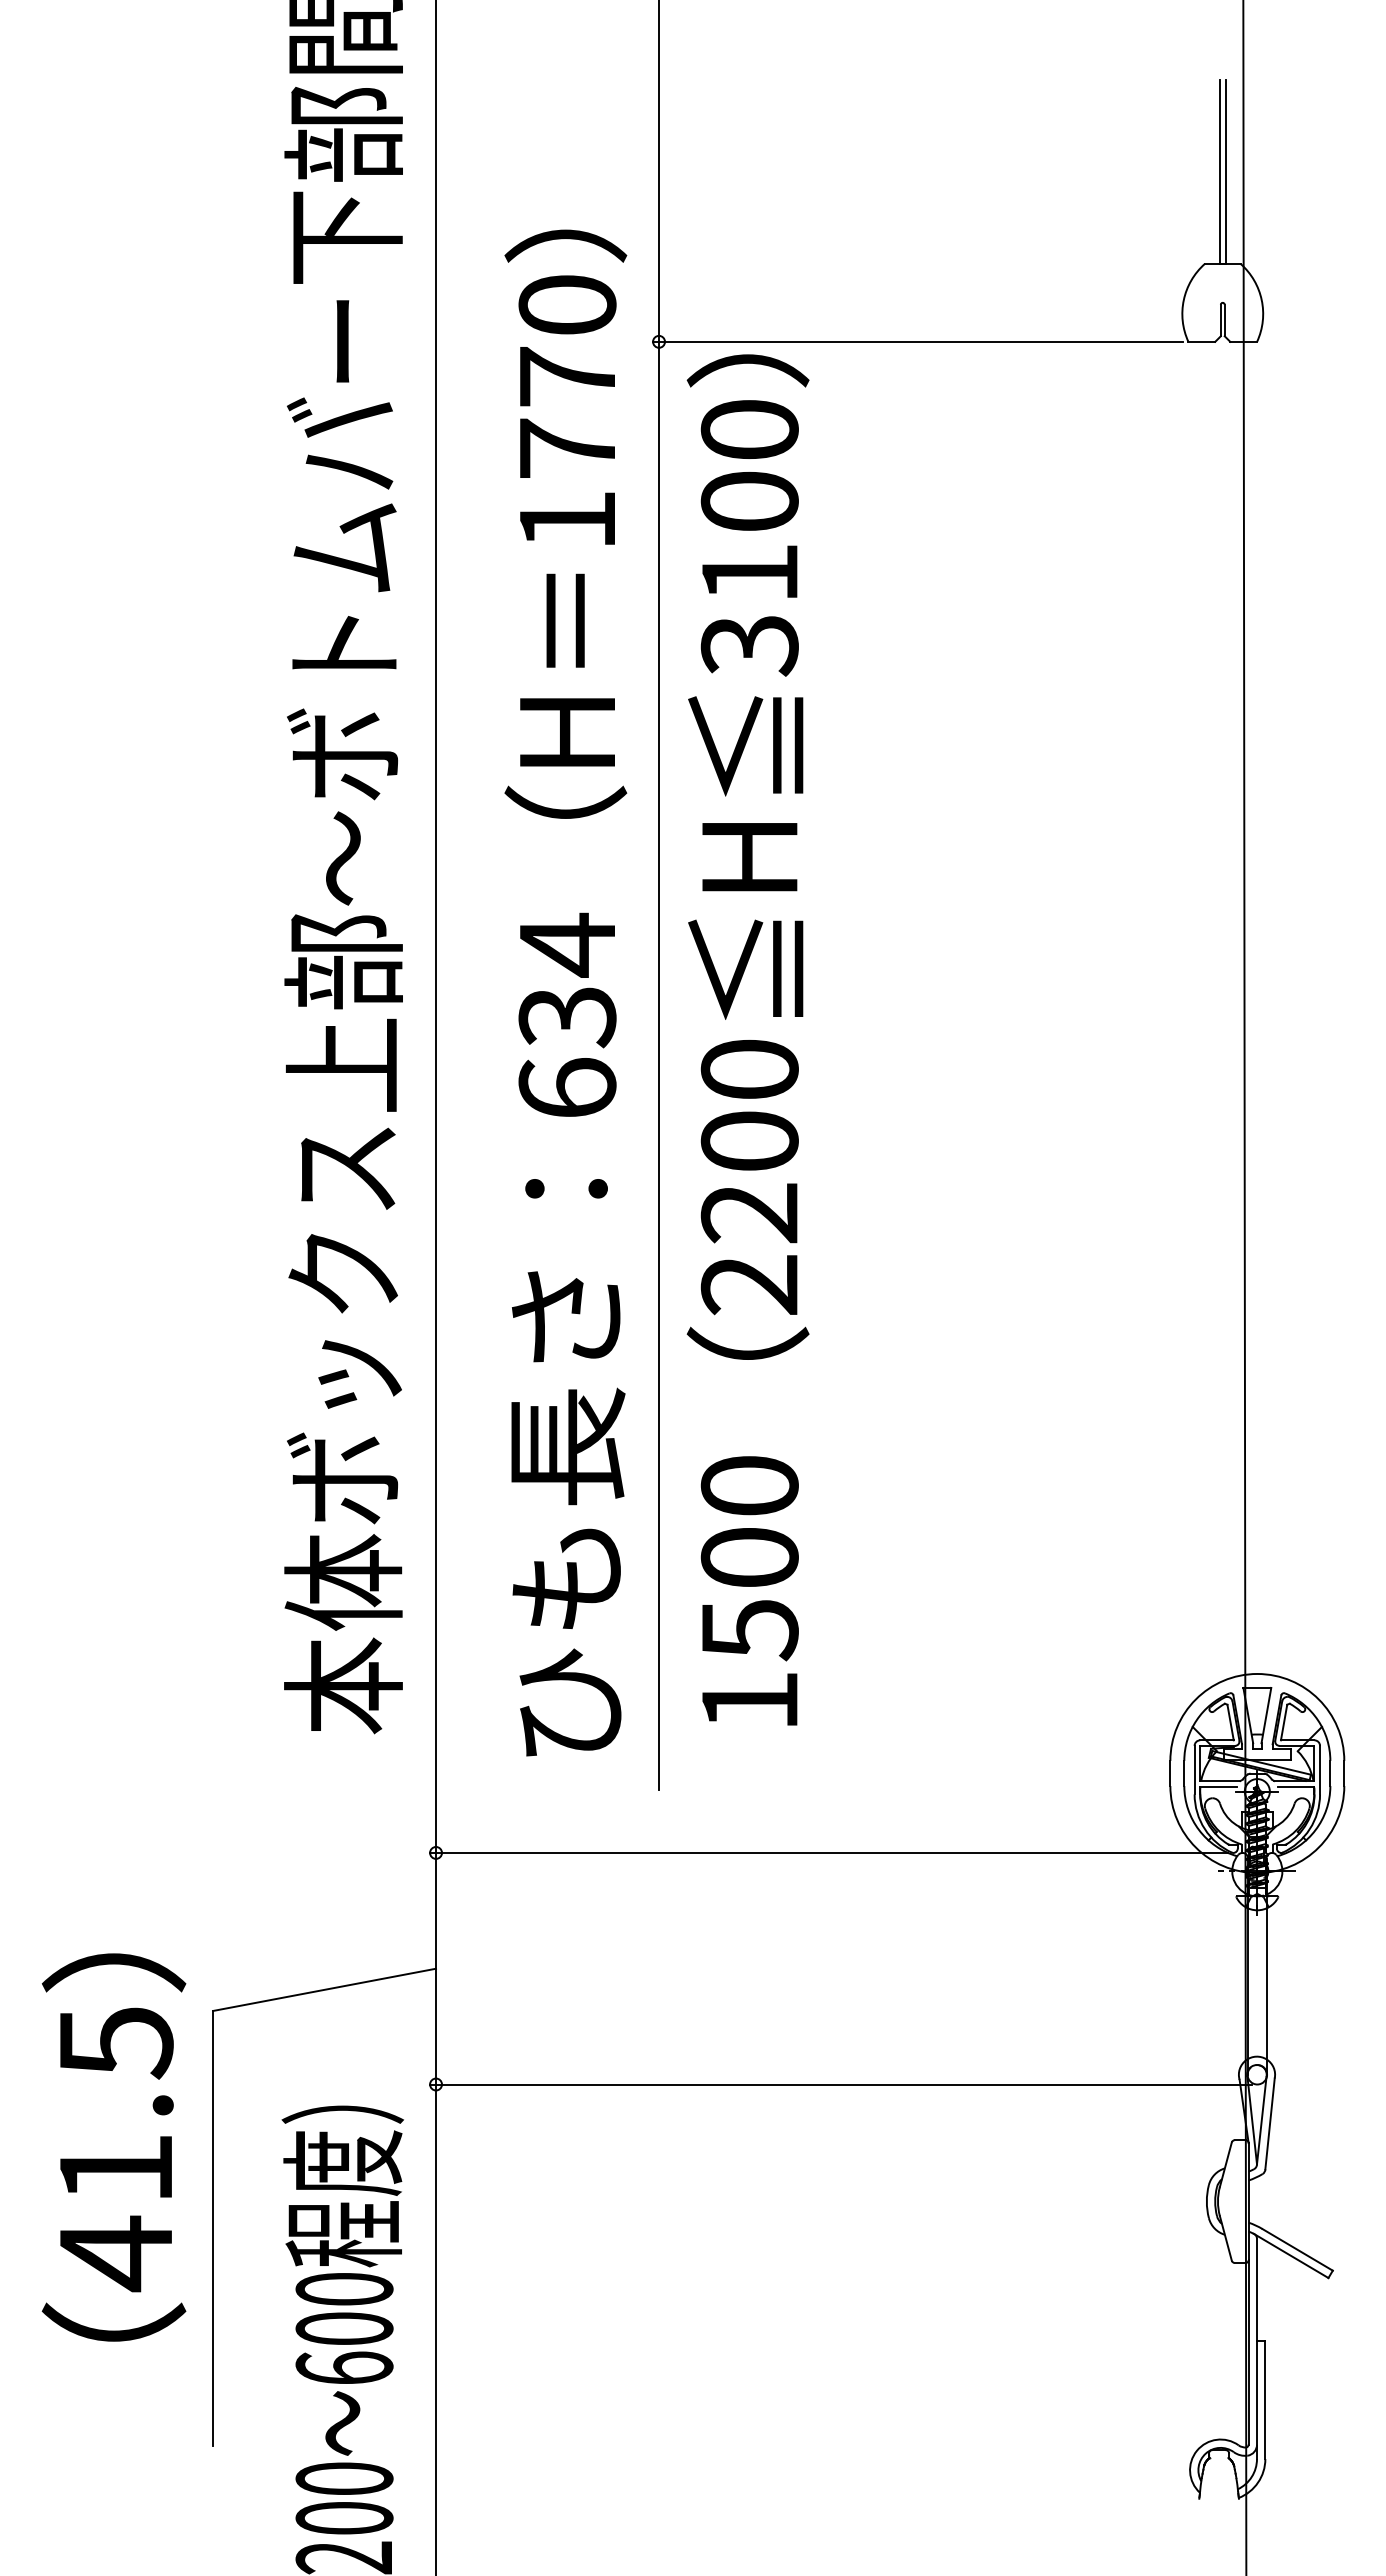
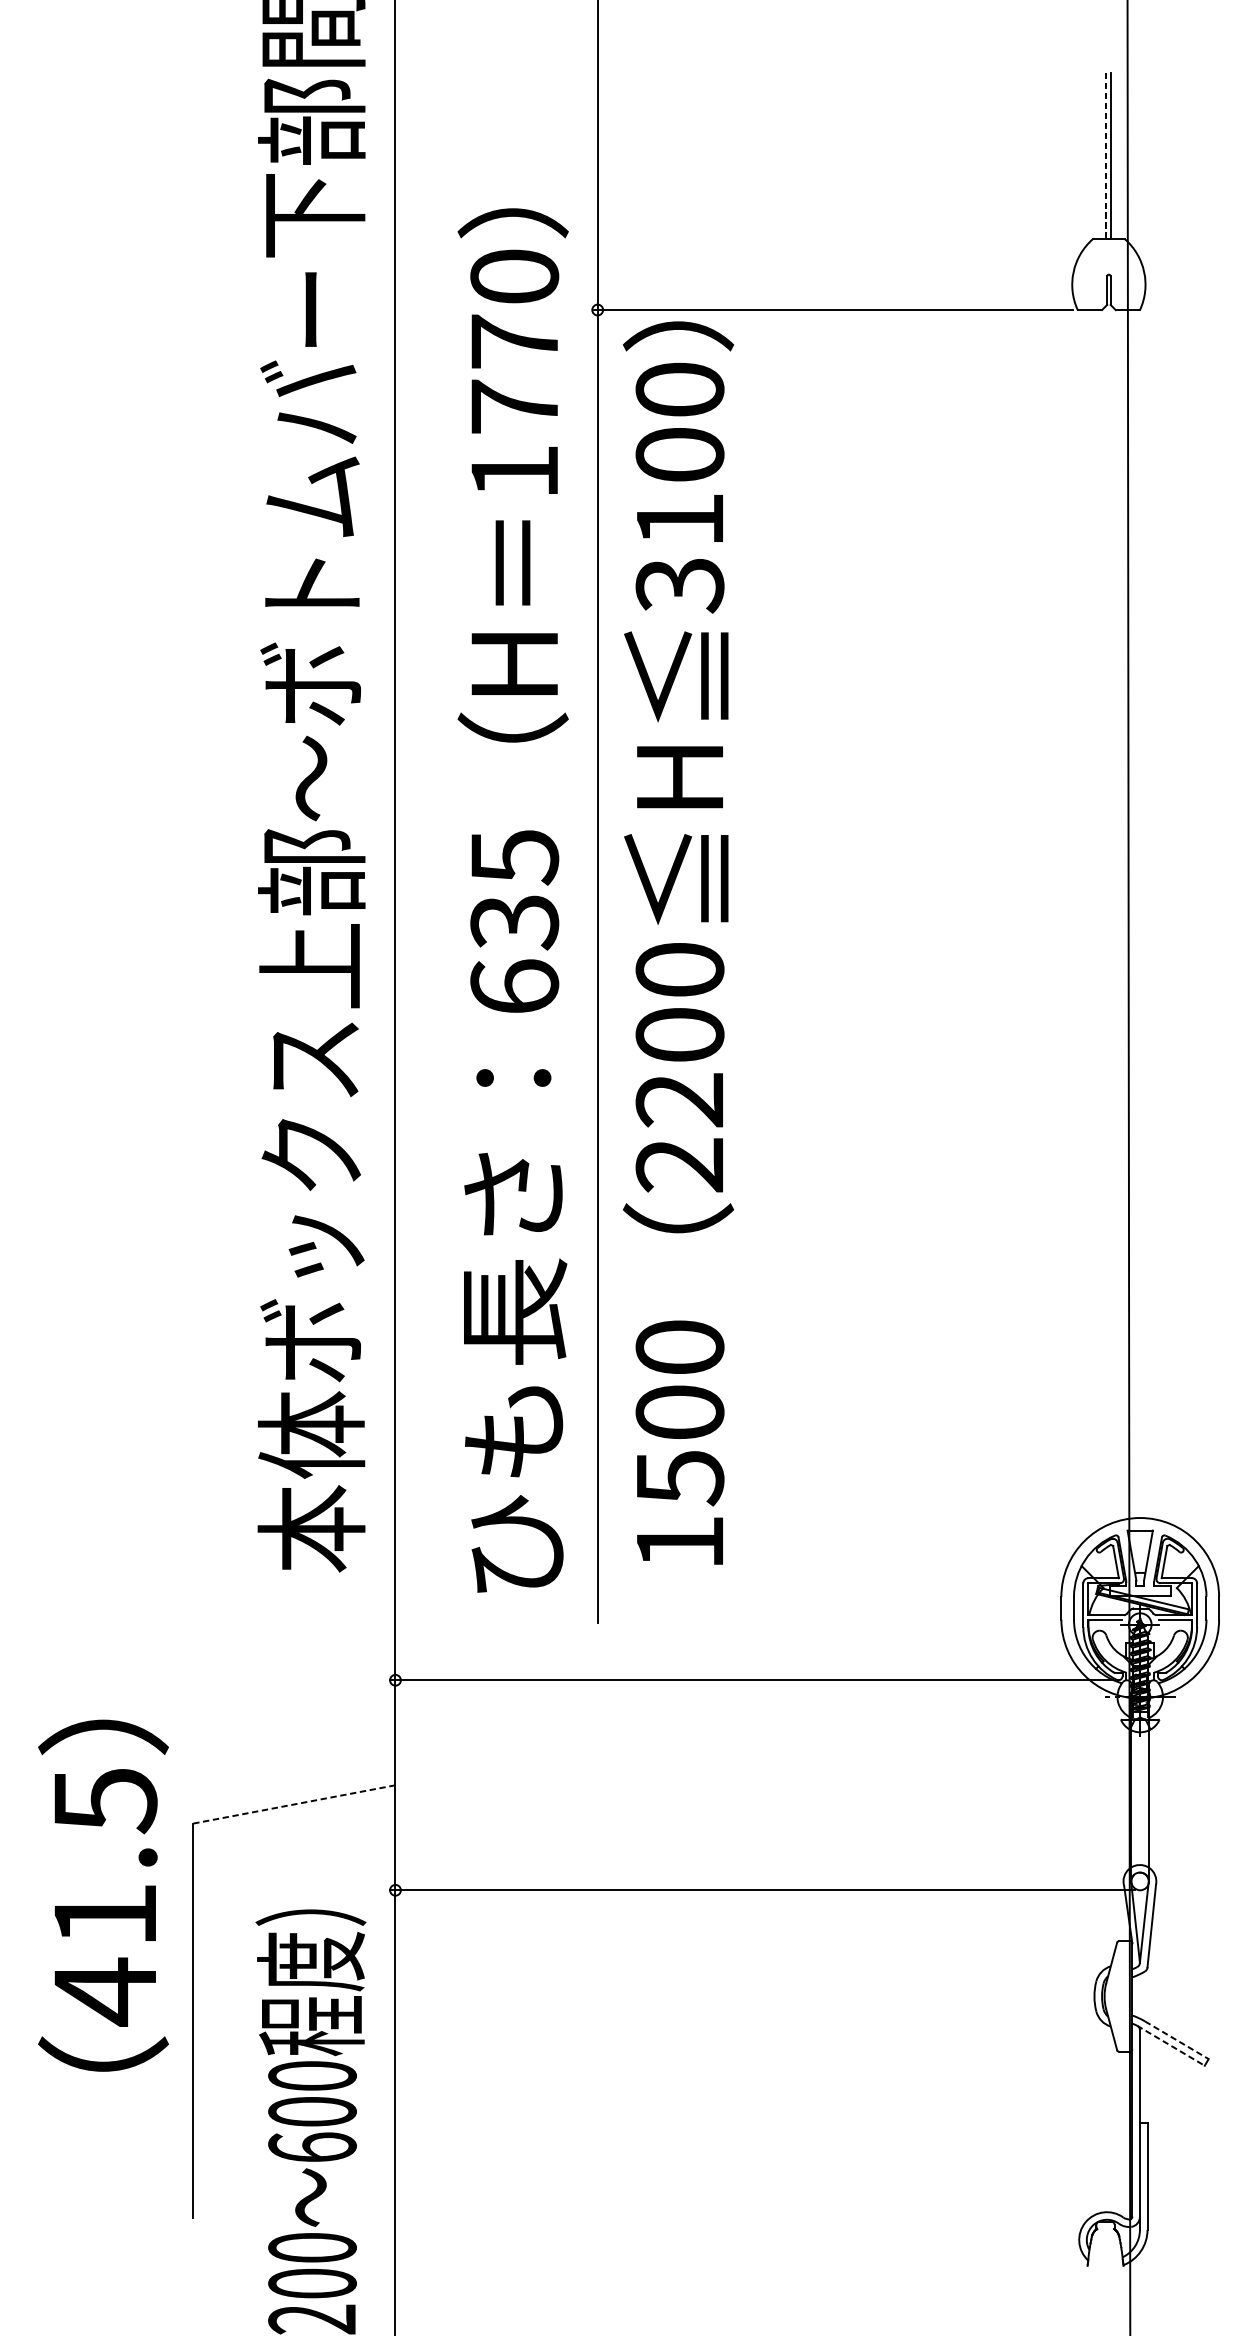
line: (1219, 172) -> (1105, 156), solid -> dashed
text: (568, 944) -> (515, 856), 634 -> 635
line: (324, 1989) -> (294, 1804), solid -> dashed
text: (113, 2147) -> (103, 1895), moved
line: (1297, 2249) -> (1176, 2039), solid -> dashed
line: (1291, 2256) -> (1171, 2046), solid -> dashed

